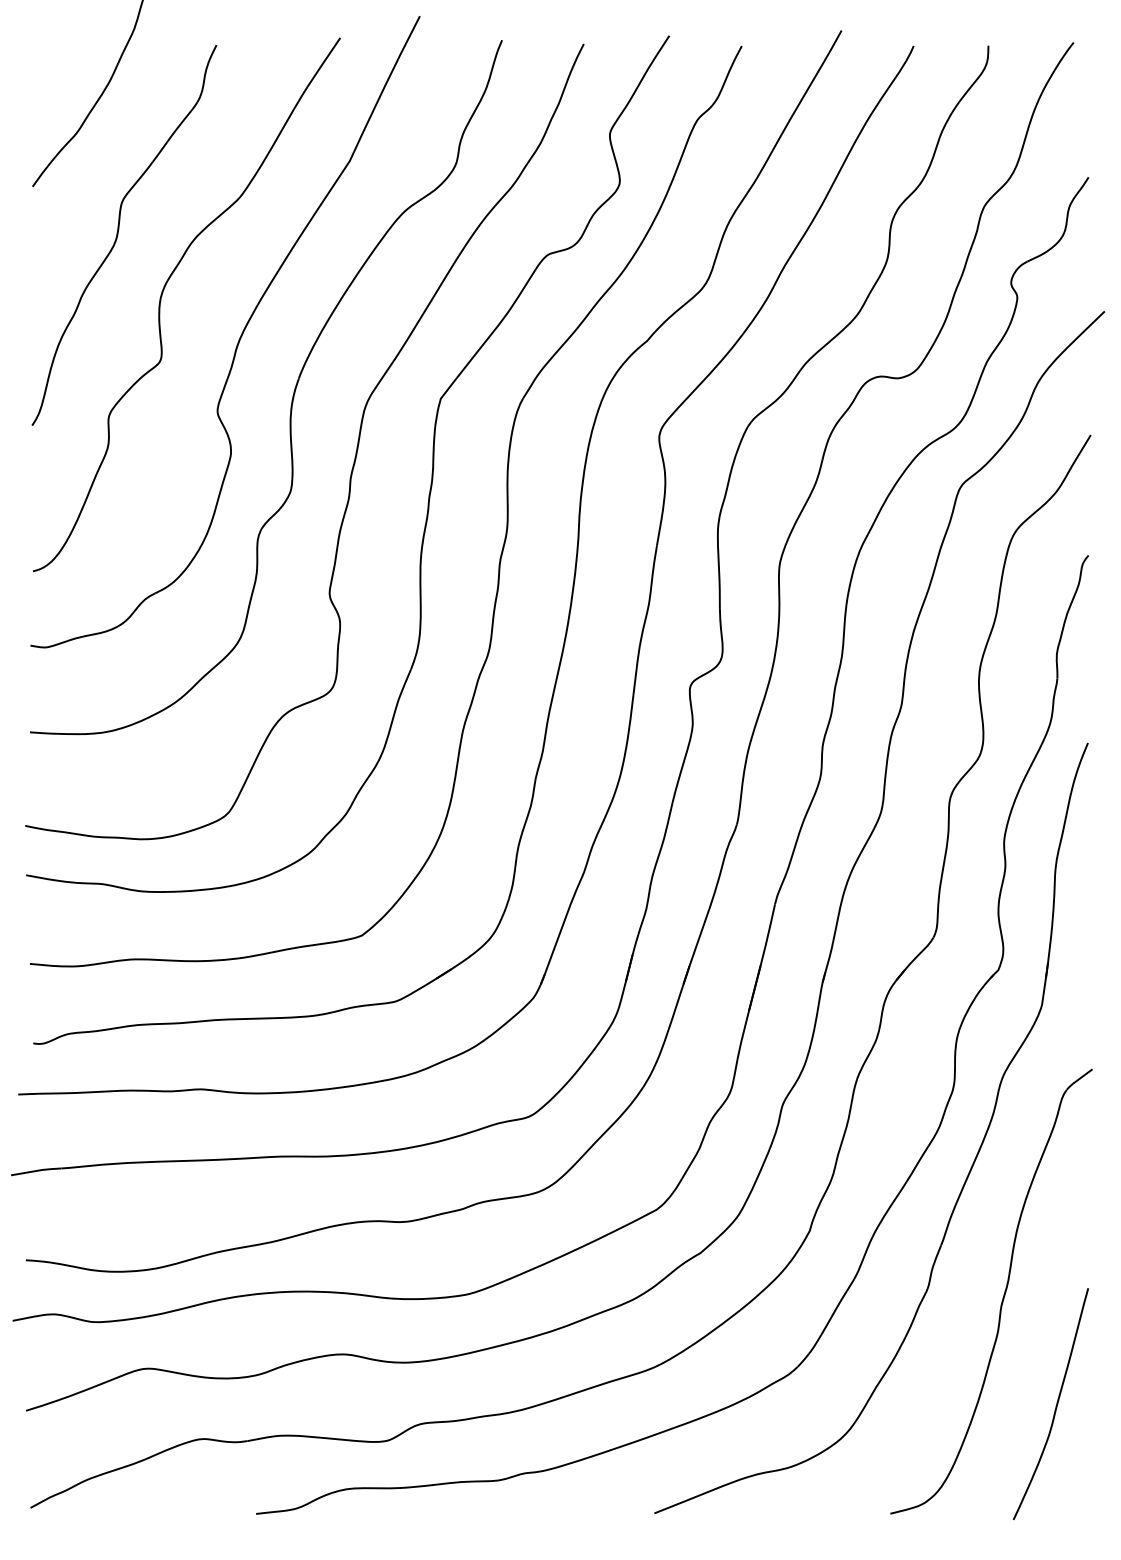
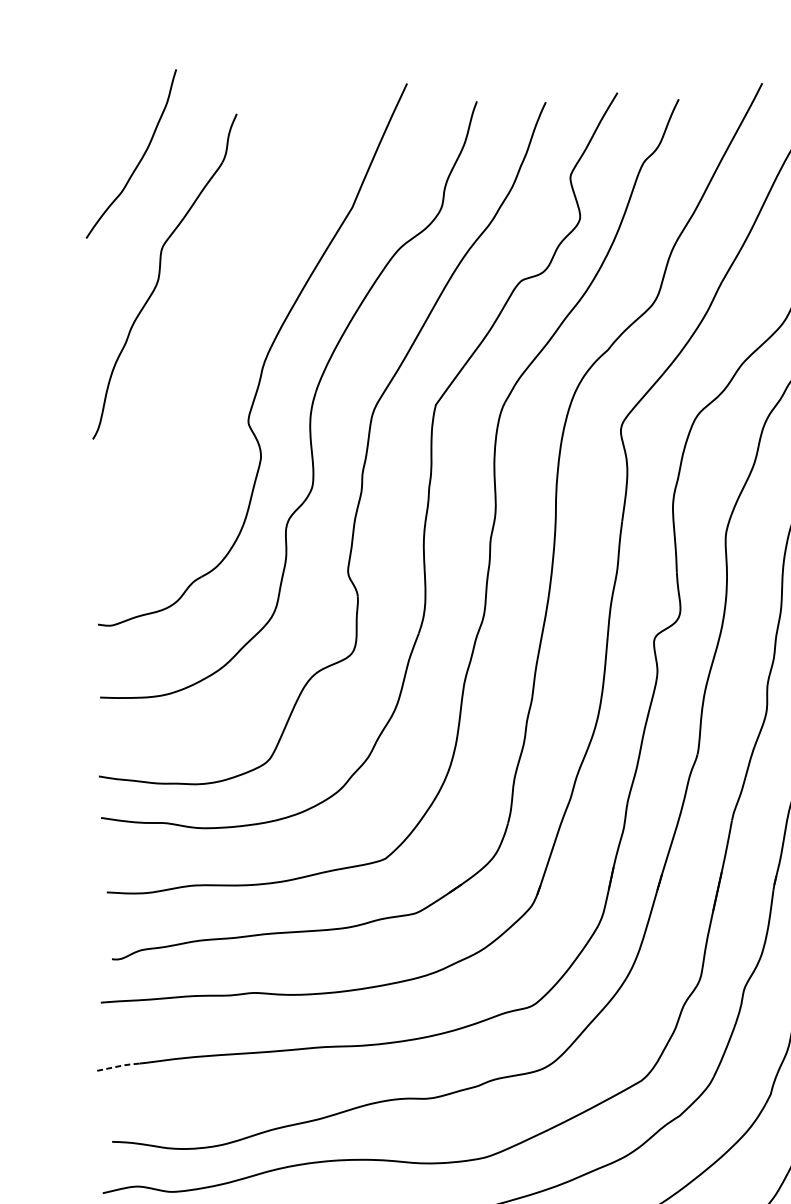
part: (161, 301) -> (198, 331), removed
line: (38, 1170) -> (120, 1065), solid -> dashed

